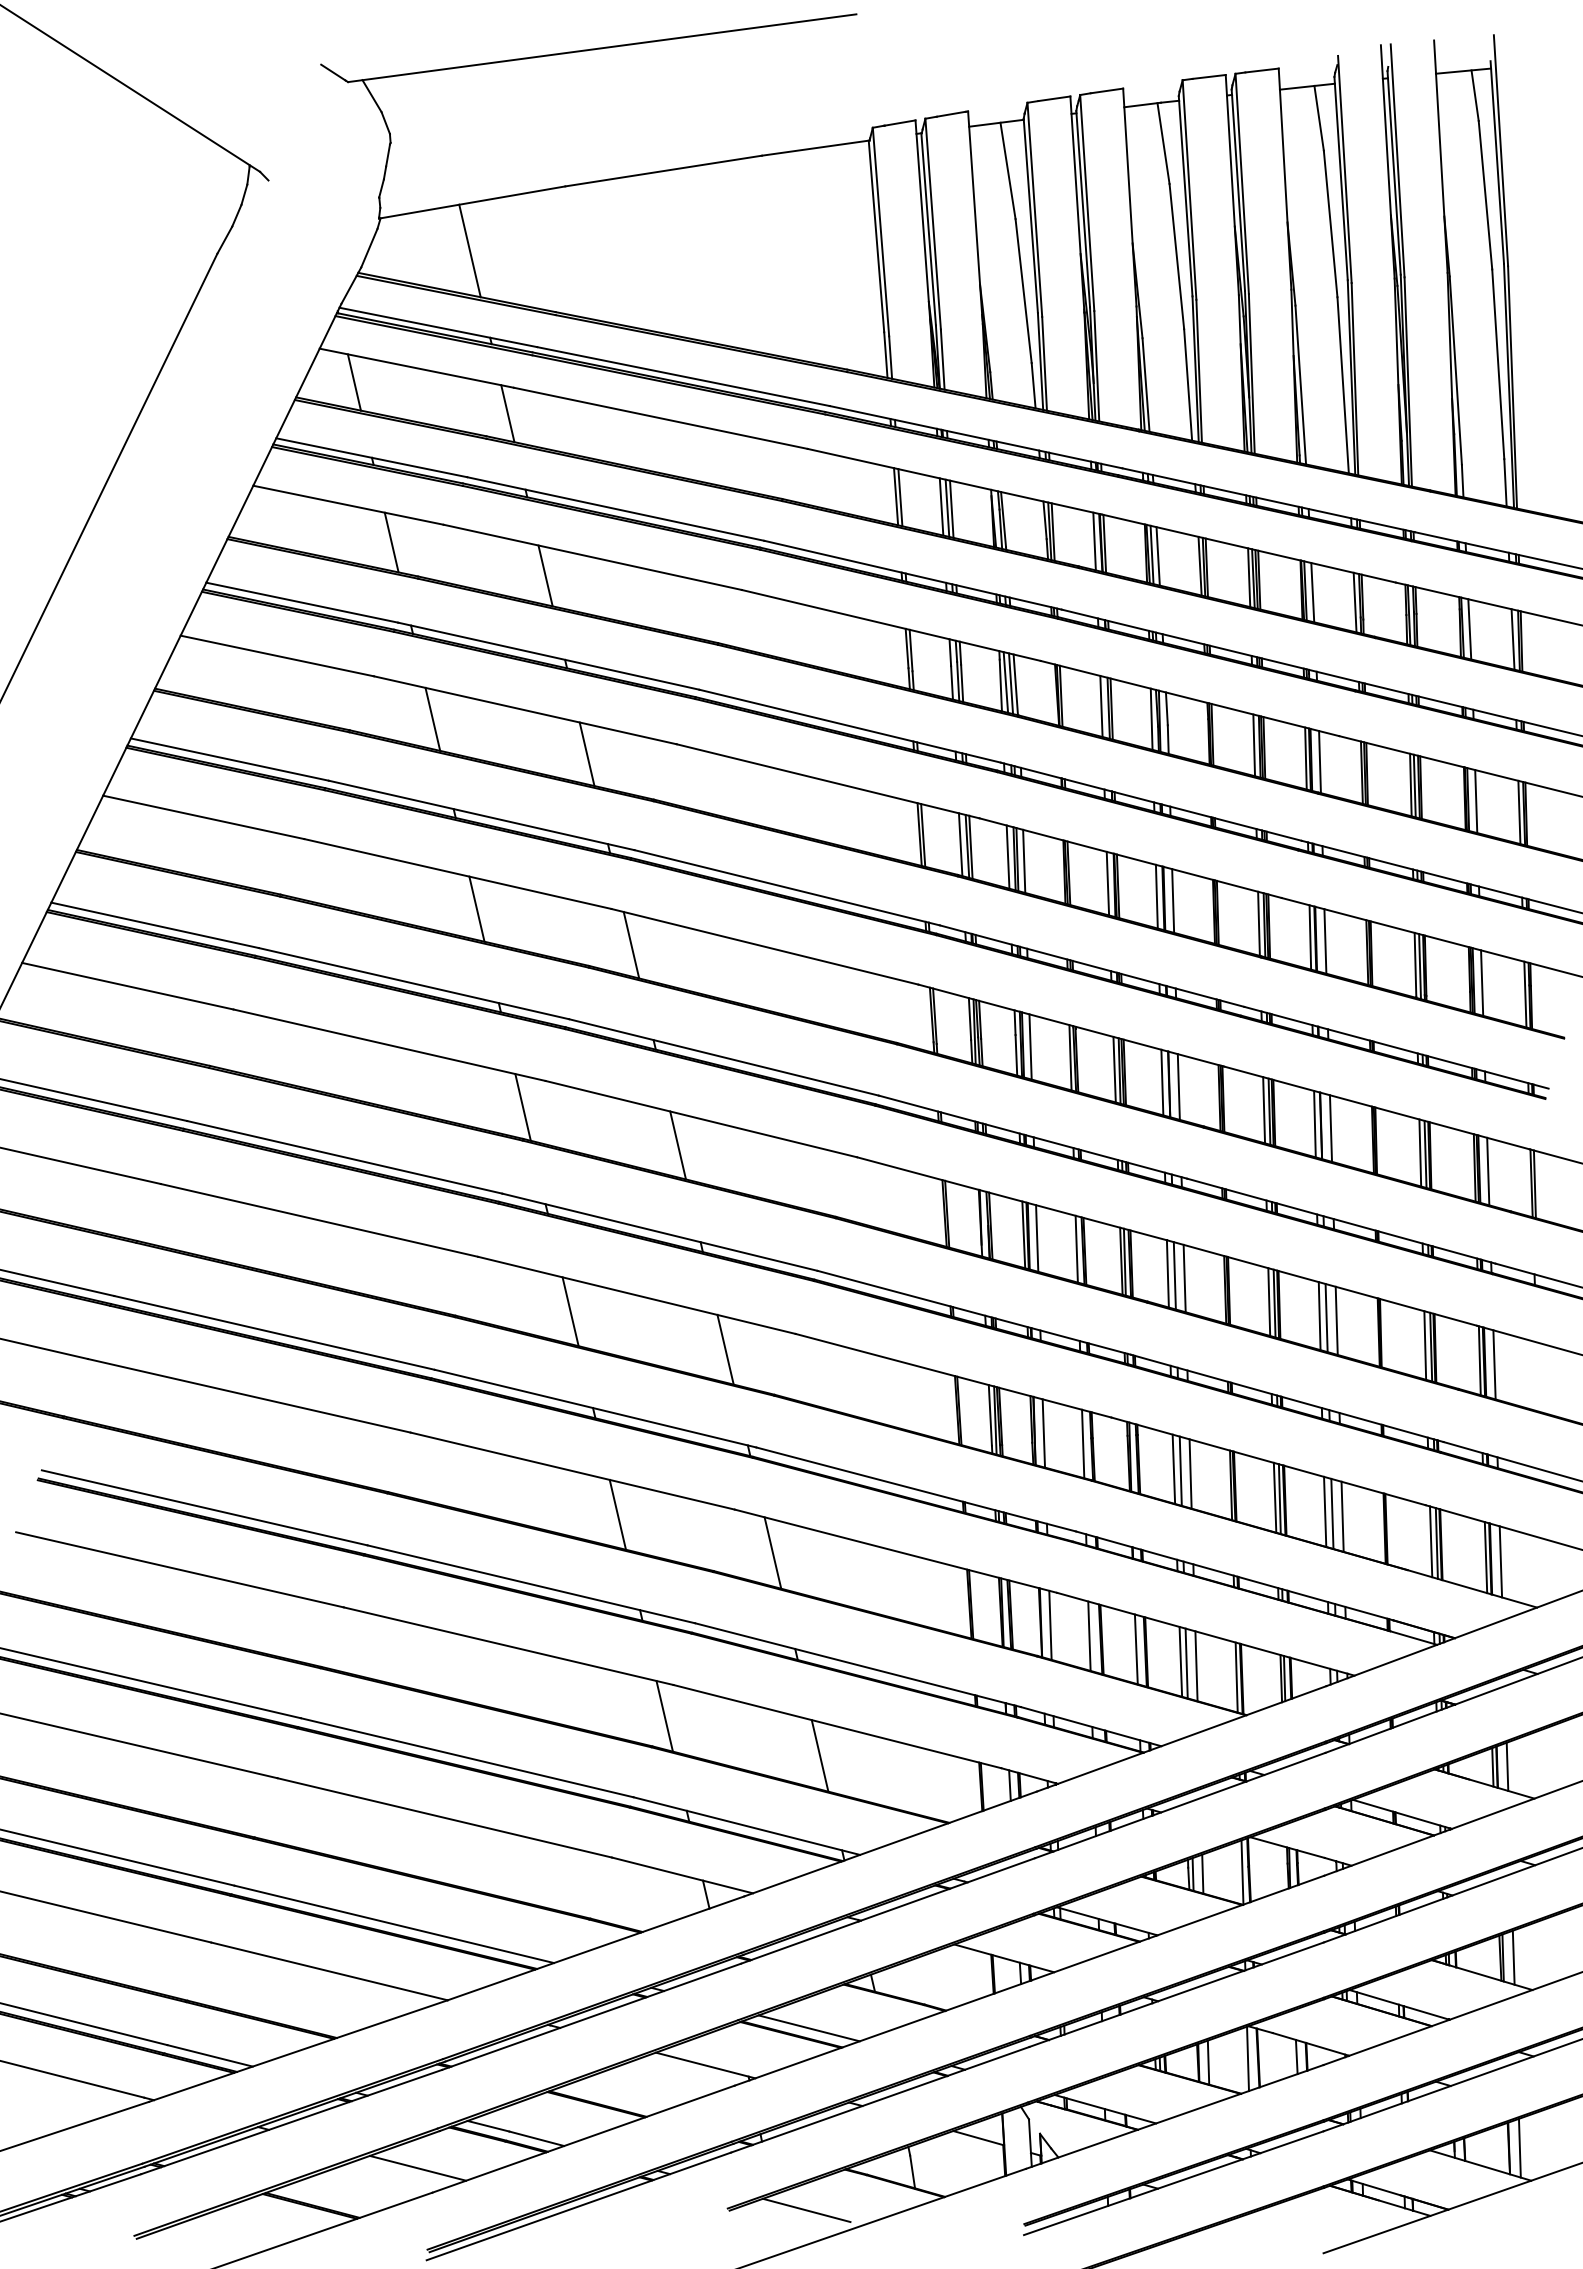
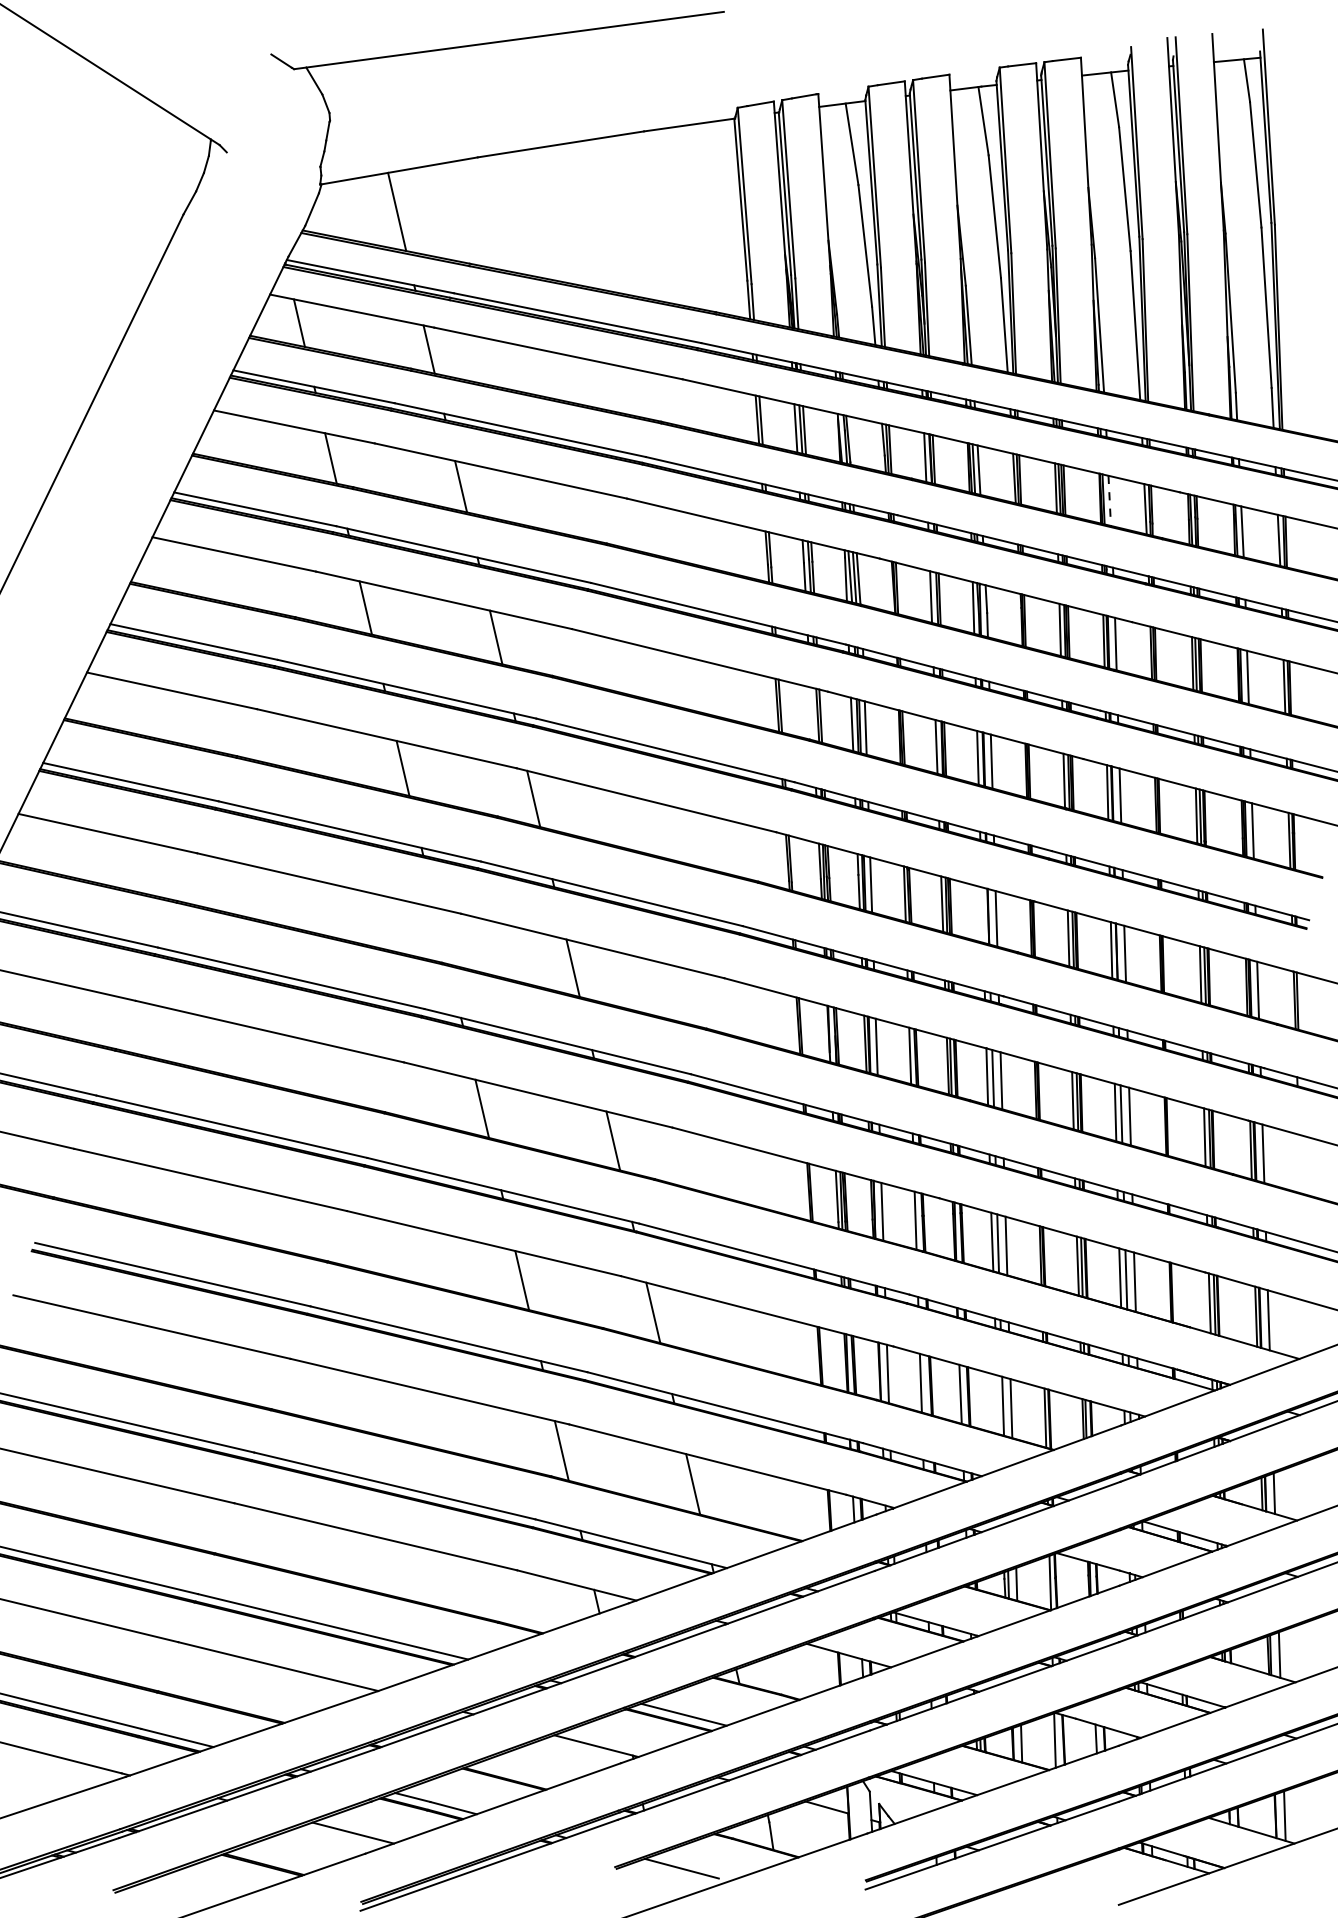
line: (1312, 592) -> (1109, 500), solid -> dashed
line: (960, 844) -> (811, 713), removed
line: (1162, 1082) -> (982, 915), removed
line: (522, 1107) -> (441, 936), removed
line: (1180, 1661) -> (997, 1404), removed

